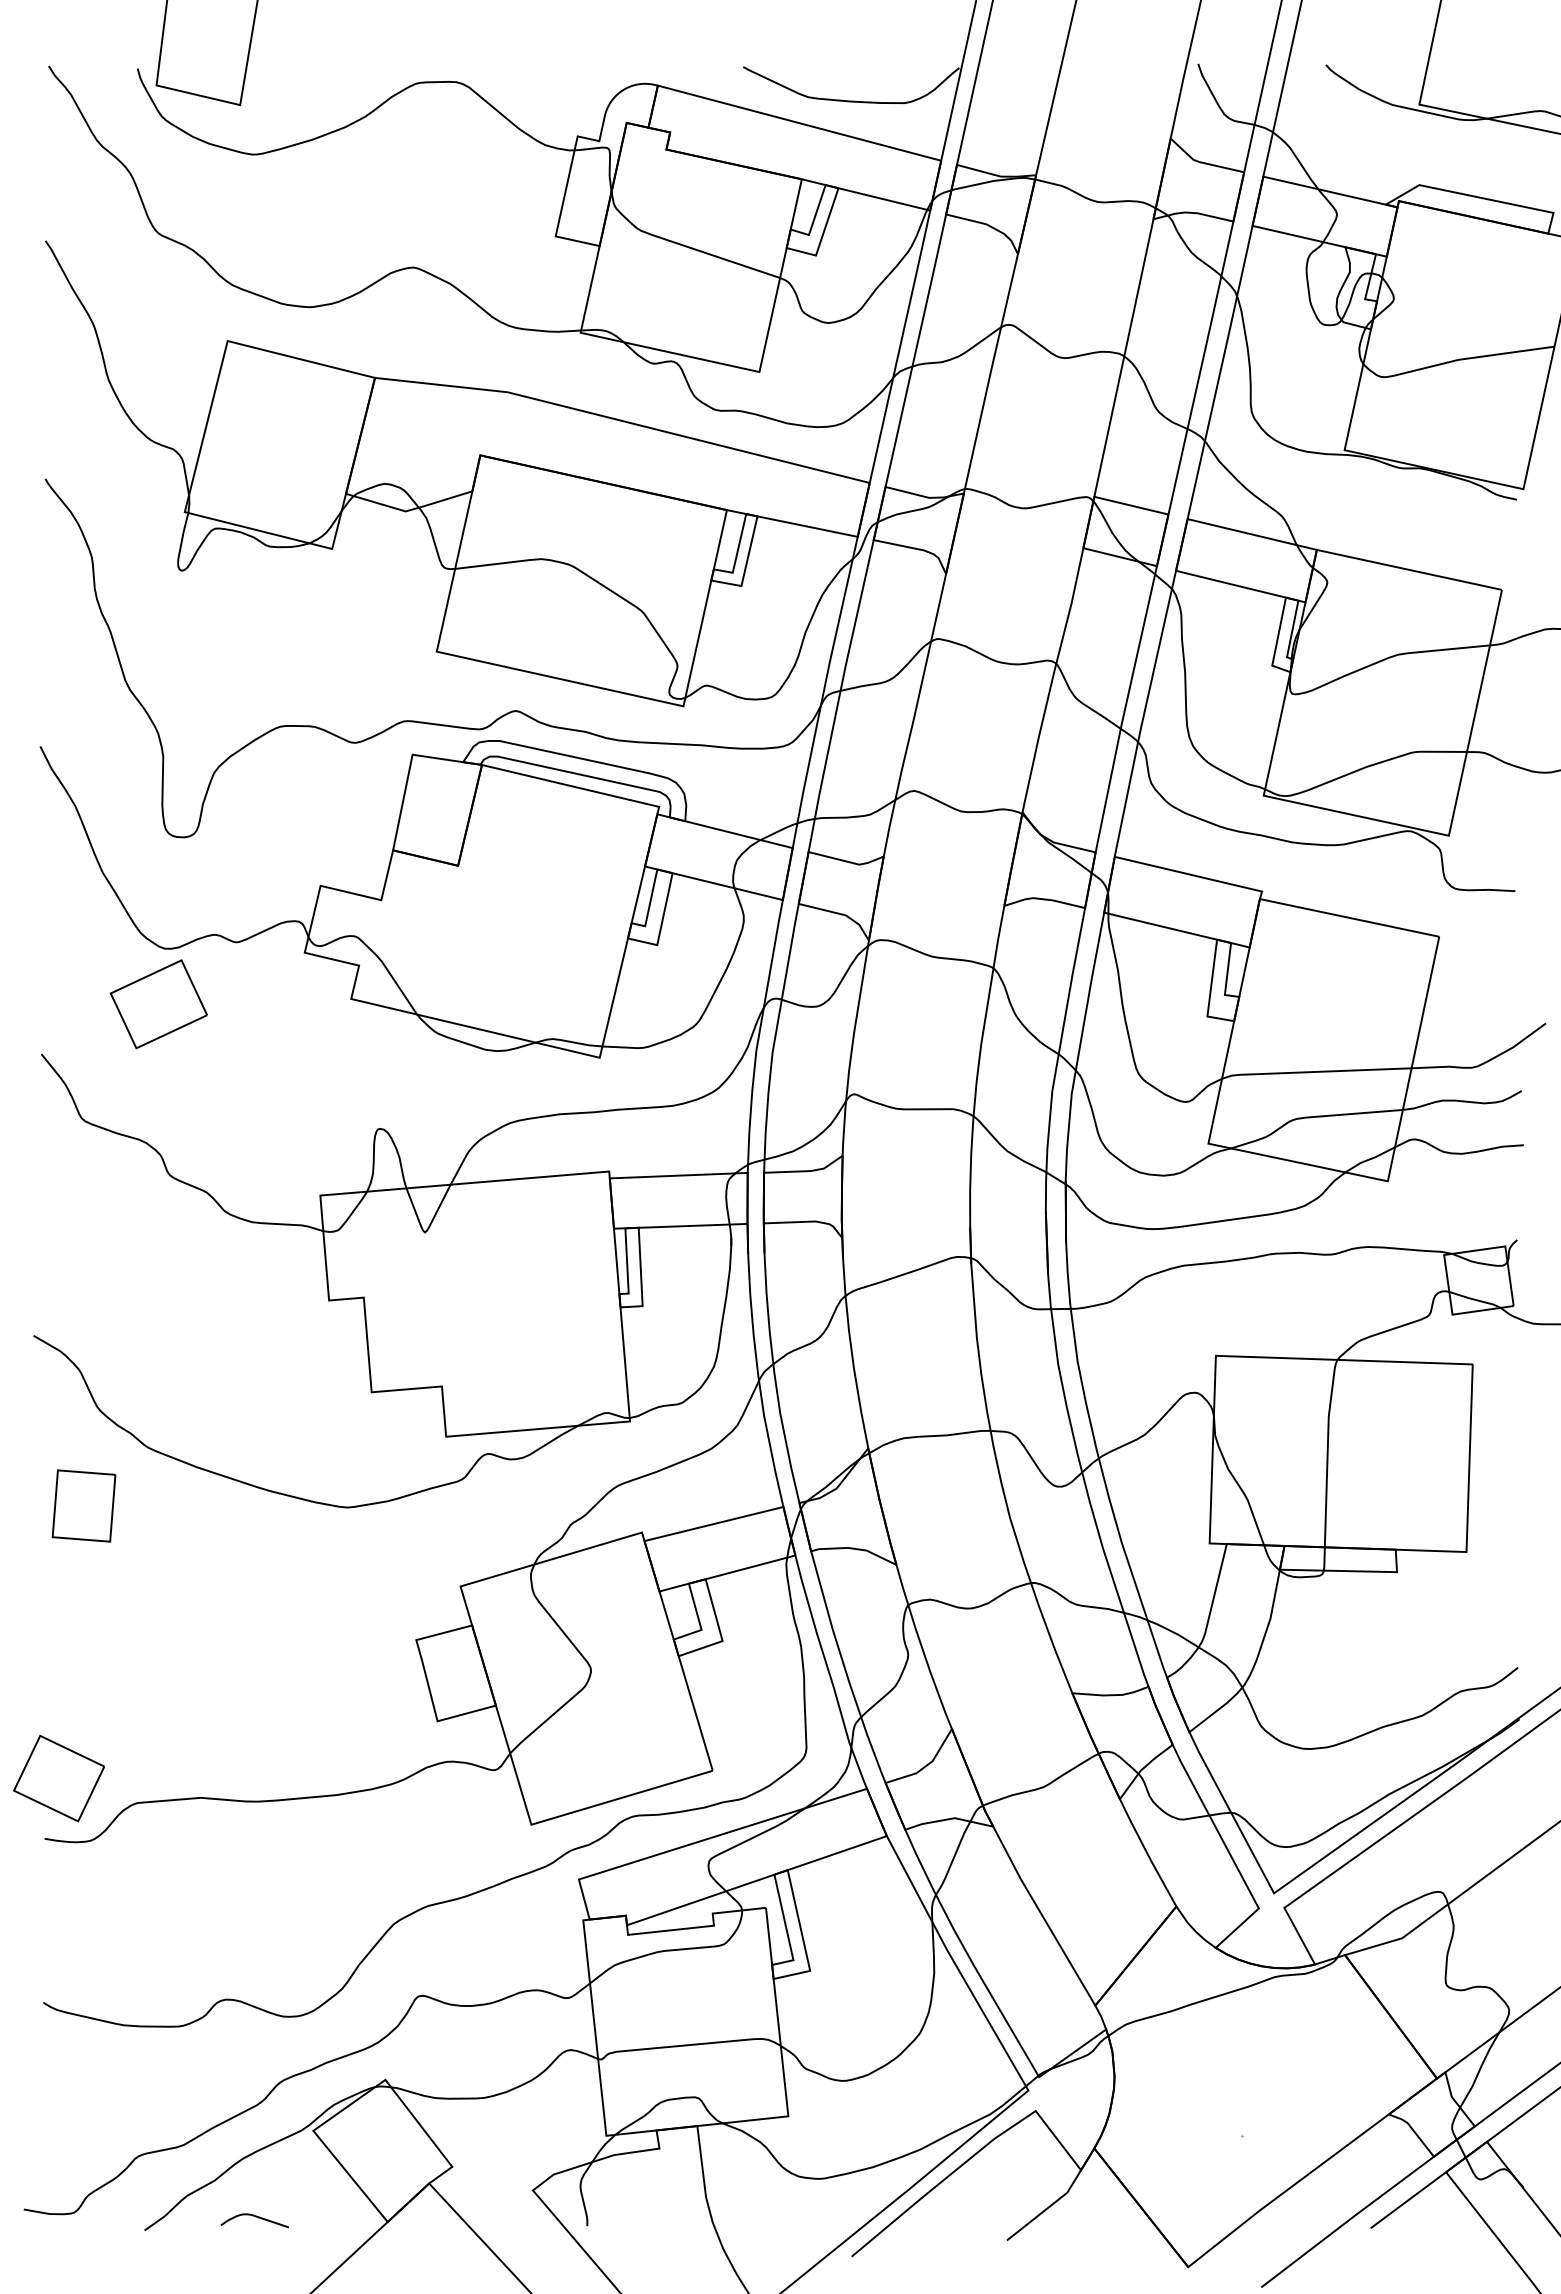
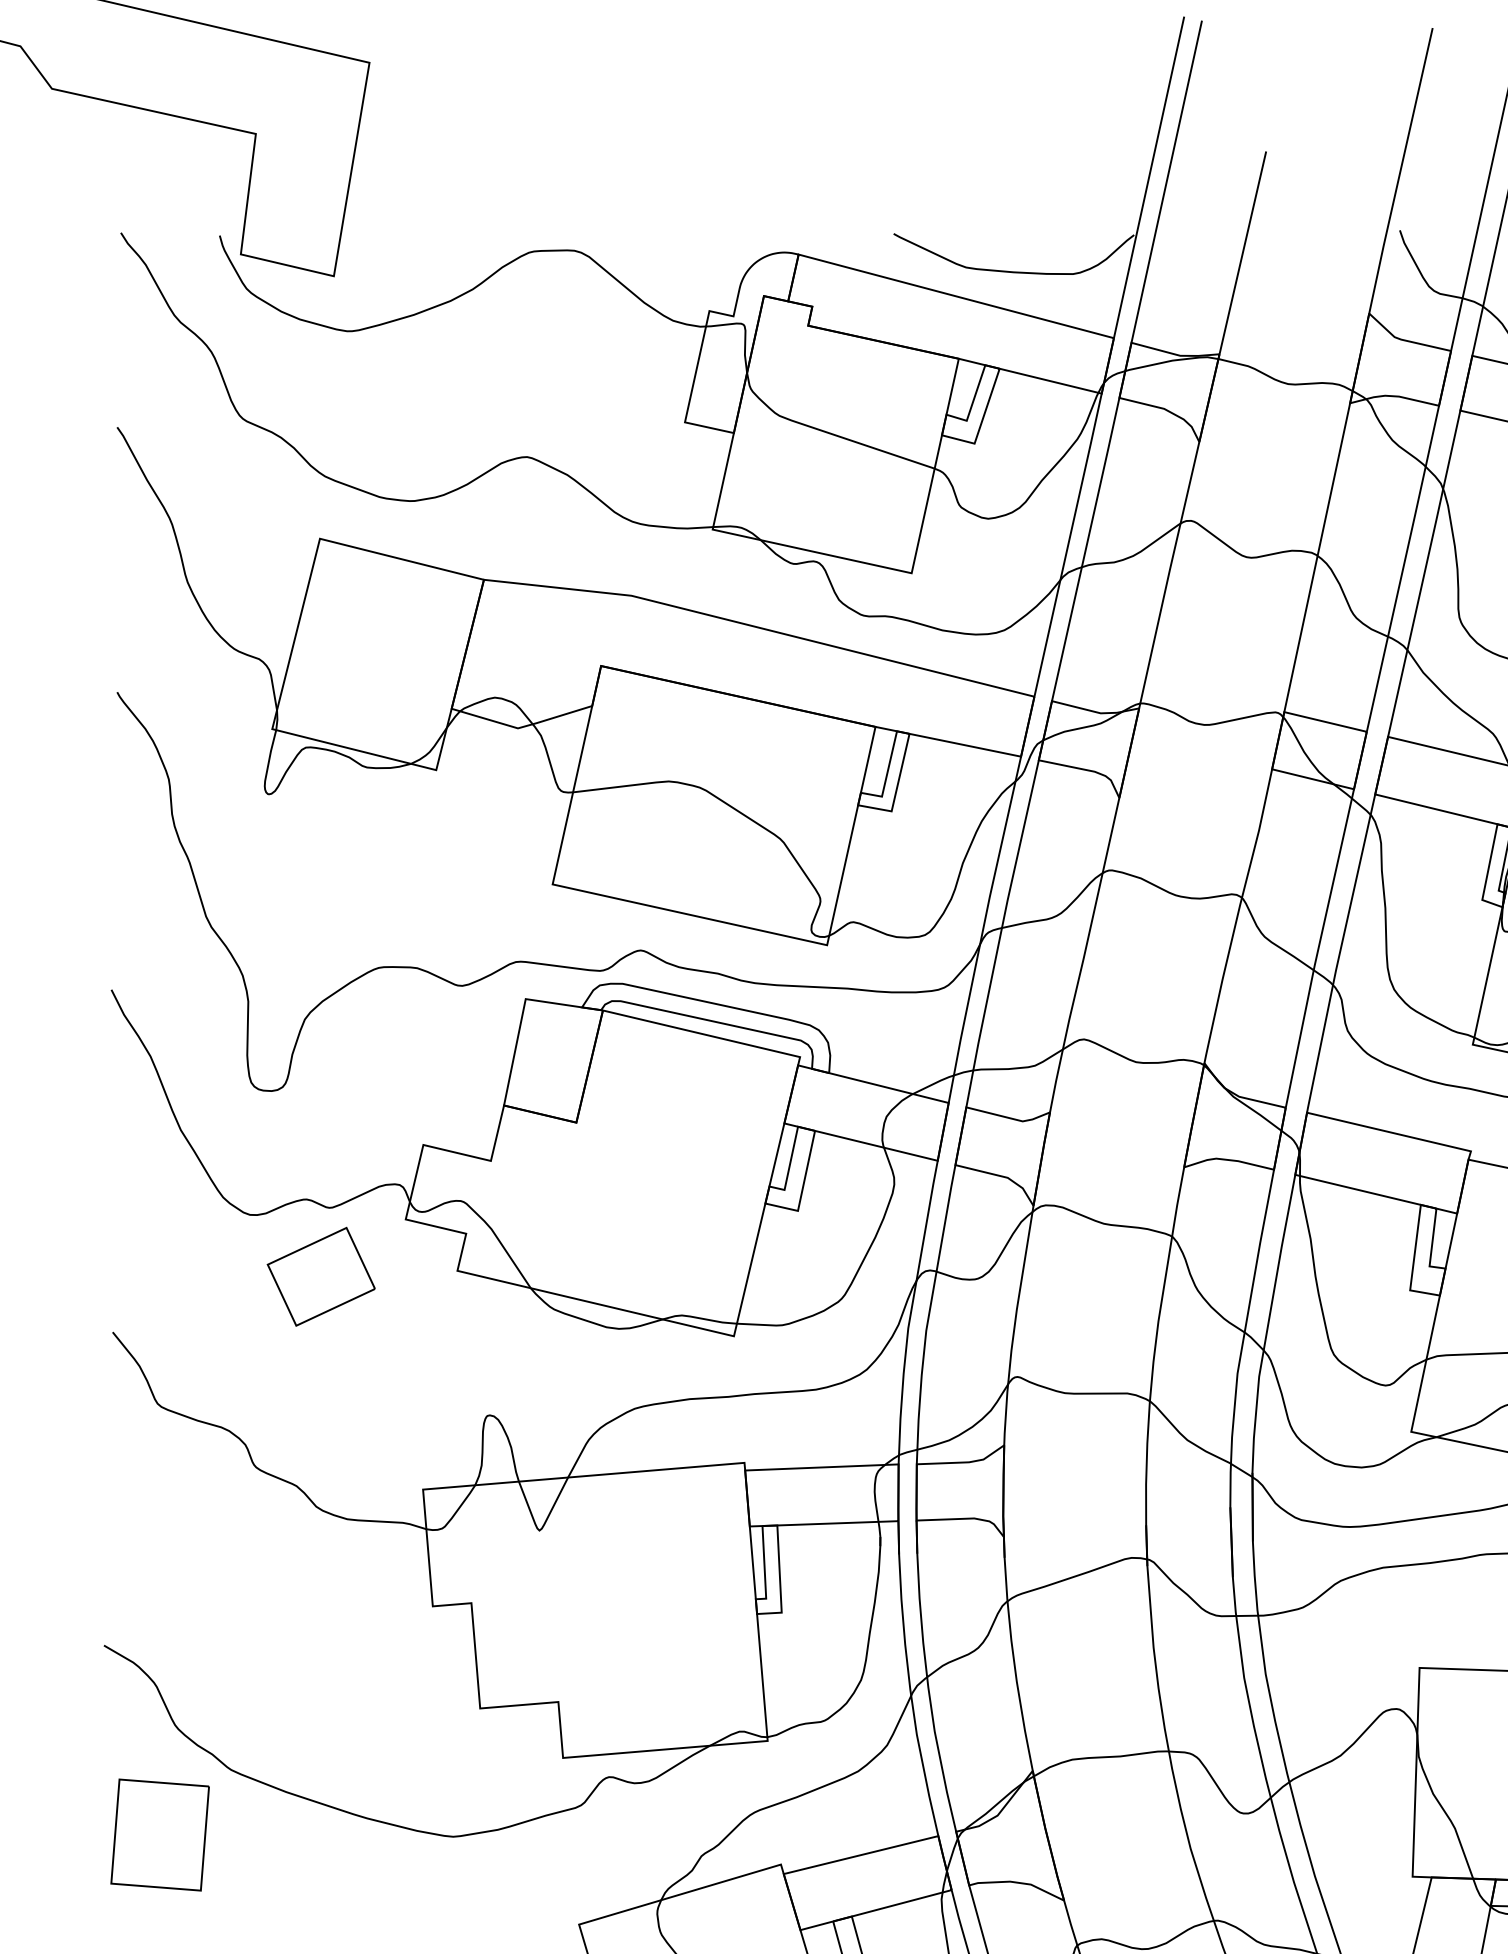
part: (158, 1004) -> (320, 1277), moved
part: (83, 1505) -> (159, 1834), size x1.4

